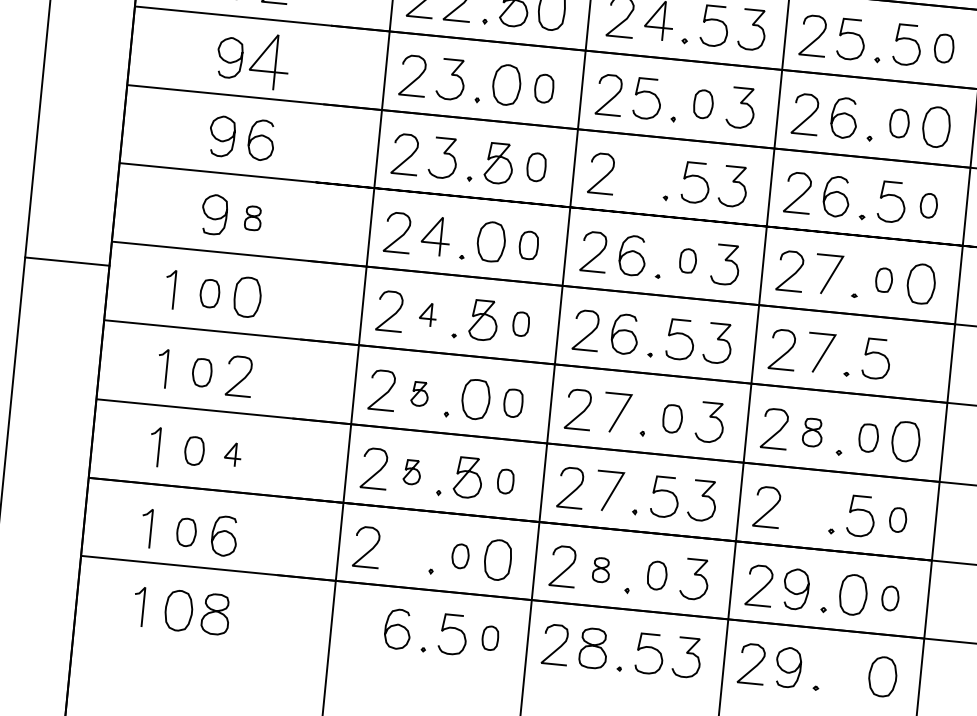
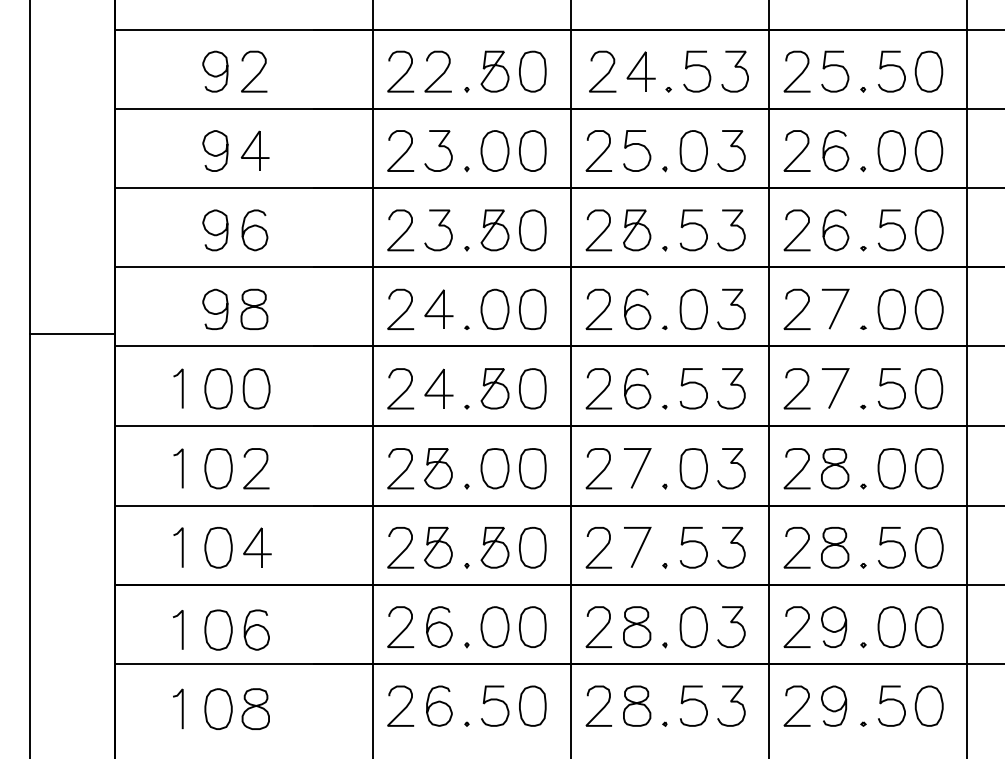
part: (943, 48) -> (928, 71), size x1.43
part: (268, 61) -> (254, 150), size x0.71
part: (543, 88) -> (532, 150), size x1.43
part: (703, 103) -> (693, 150), size x1.43
part: (899, 122) -> (891, 150), size x1.43
part: (536, 167) -> (532, 230), size x1.43
part: (640, 177) -> (637, 230), added
part: (928, 205) -> (928, 230), size x1.67
part: (253, 217) -> (254, 308), size x1.67
part: (528, 244) -> (532, 308), size x1.43
part: (687, 260) -> (693, 308), size x1.67
line: (67, 261) -> (72, 333), moved
part: (884, 279) -> (891, 308), size x1.67
part: (209, 293) -> (218, 388), size x1.43
part: (427, 314) -> (438, 388), size x1.67
part: (520, 323) -> (532, 388), size x1.67
part: (912, 362) -> (928, 388), added
part: (202, 372) -> (218, 468), size x1.43
part: (420, 393) -> (438, 468), size x1.67
part: (513, 402) -> (532, 468), size x1.43
part: (672, 418) -> (693, 468), size x1.43
part: (813, 432) -> (835, 468), size x1.43
part: (868, 437) -> (891, 468), size x1.43
part: (194, 450) -> (218, 547), size x1.43
part: (233, 454) -> (257, 547), size x1.67
part: (412, 472) -> (438, 547), size x1.67
part: (505, 481) -> (532, 547), size x1.67
part: (805, 510) -> (835, 547), added
part: (897, 519) -> (928, 547), size x1.67
part: (186, 531) -> (218, 629), size x1.43
curve: (405, 547) -> (439, 623), added
part: (460, 555) -> (494, 626), size x1.67
part: (601, 569) -> (637, 626), size x1.67
part: (657, 575) -> (693, 626), size x1.43
part: (889, 597) -> (928, 626), size x1.67
curve: (362, 628) -> (403, 708), added
part: (490, 637) -> (532, 705), size x1.67
curve: (845, 667) -> (891, 700), added

